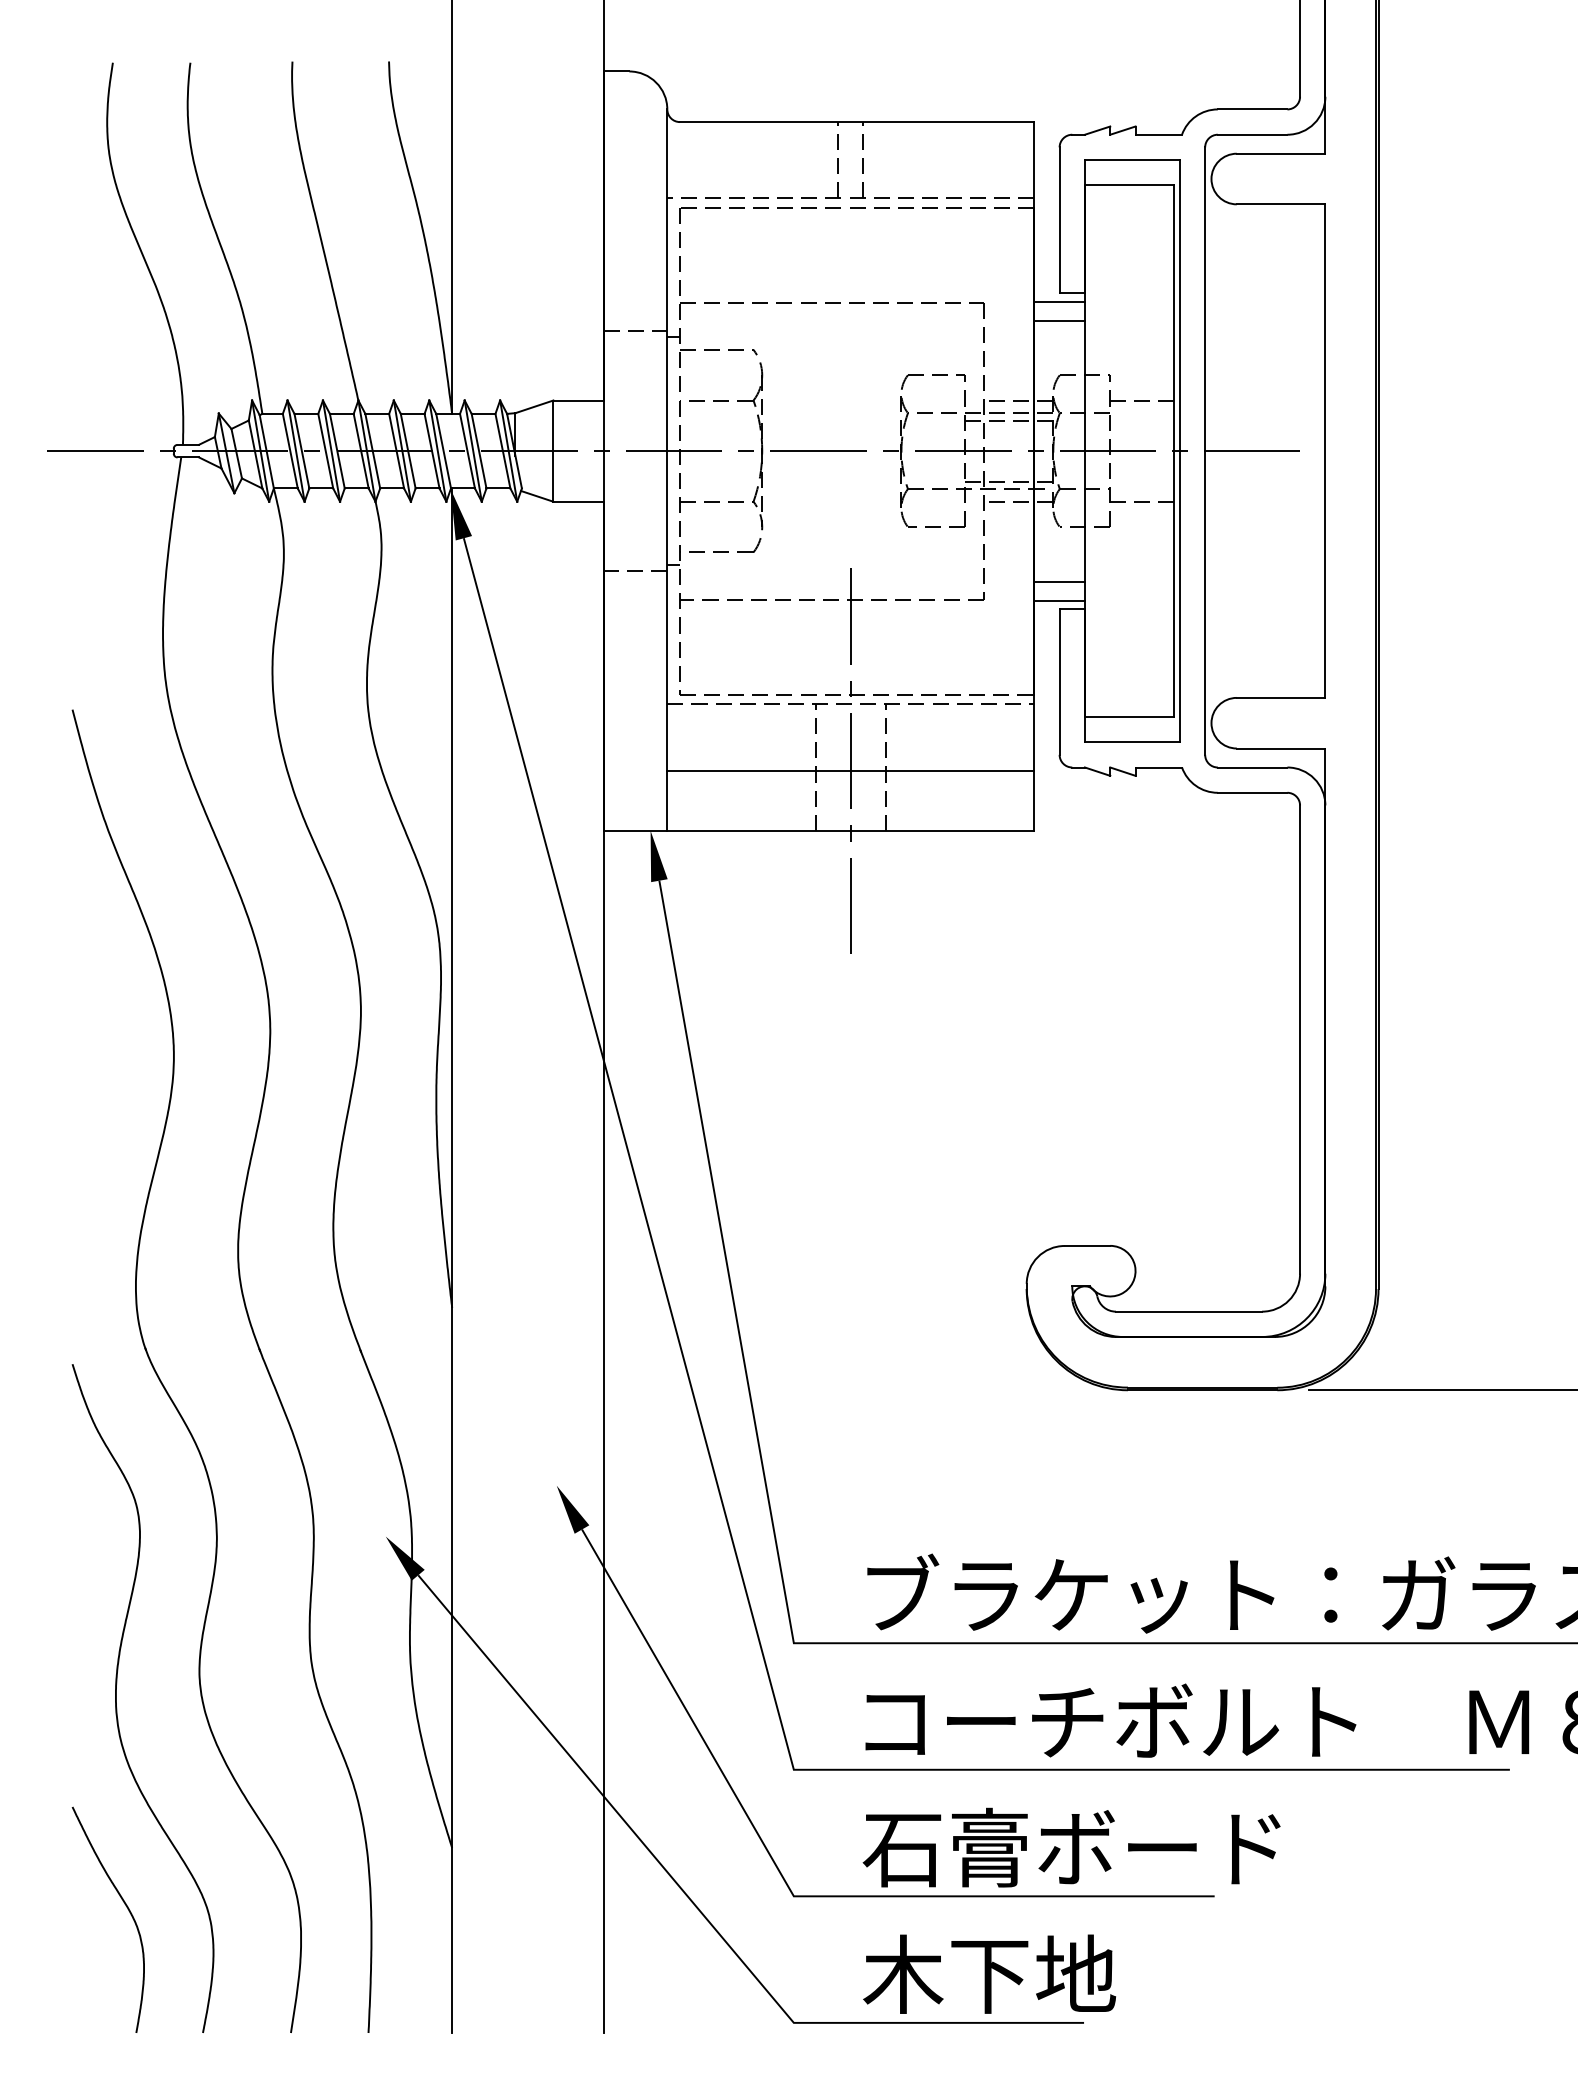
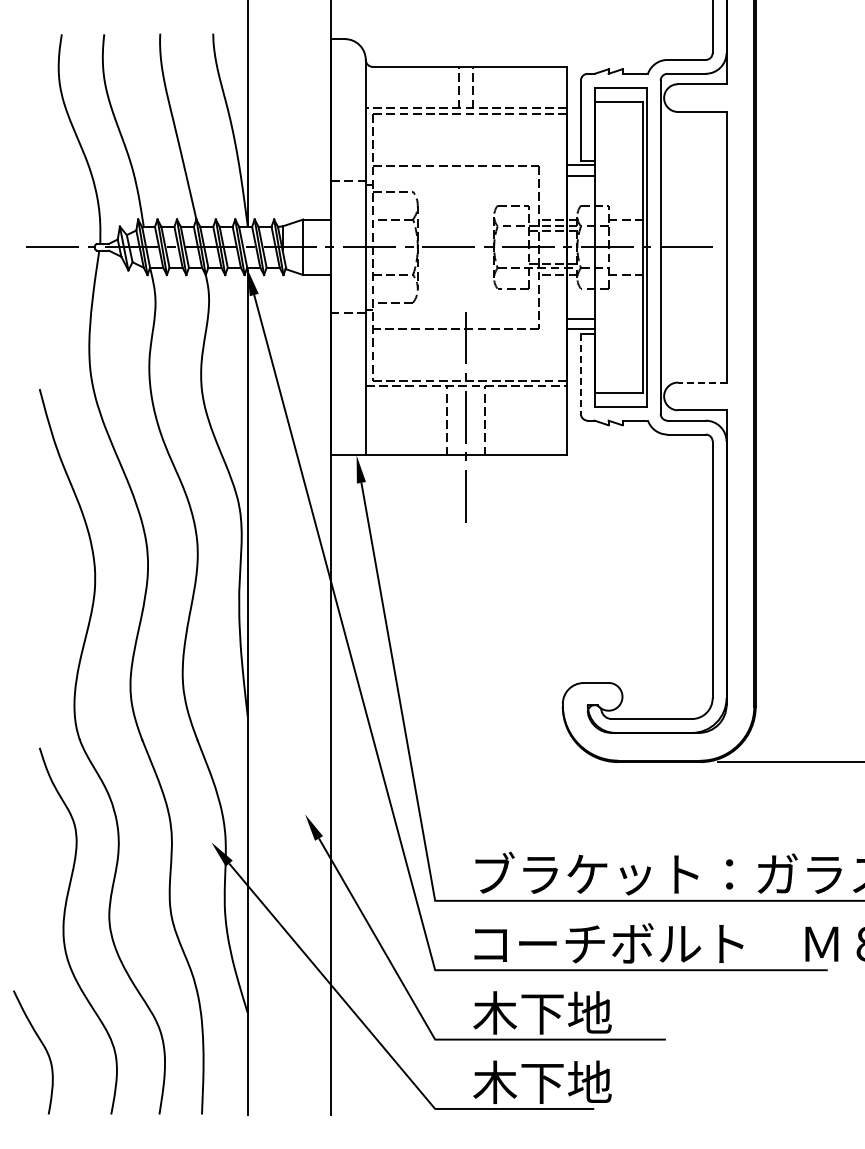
line: (1058, 681) -> (580, 373), solid -> dashed
line: (1279, 697) -> (701, 382), solid -> dashed
line: (849, 770) -> (465, 422), removed
text: (1071, 1846) -> (587, 1012), 石膏ボード -> 木下地
curve: (126, 1910) -> (43, 1047), moved

